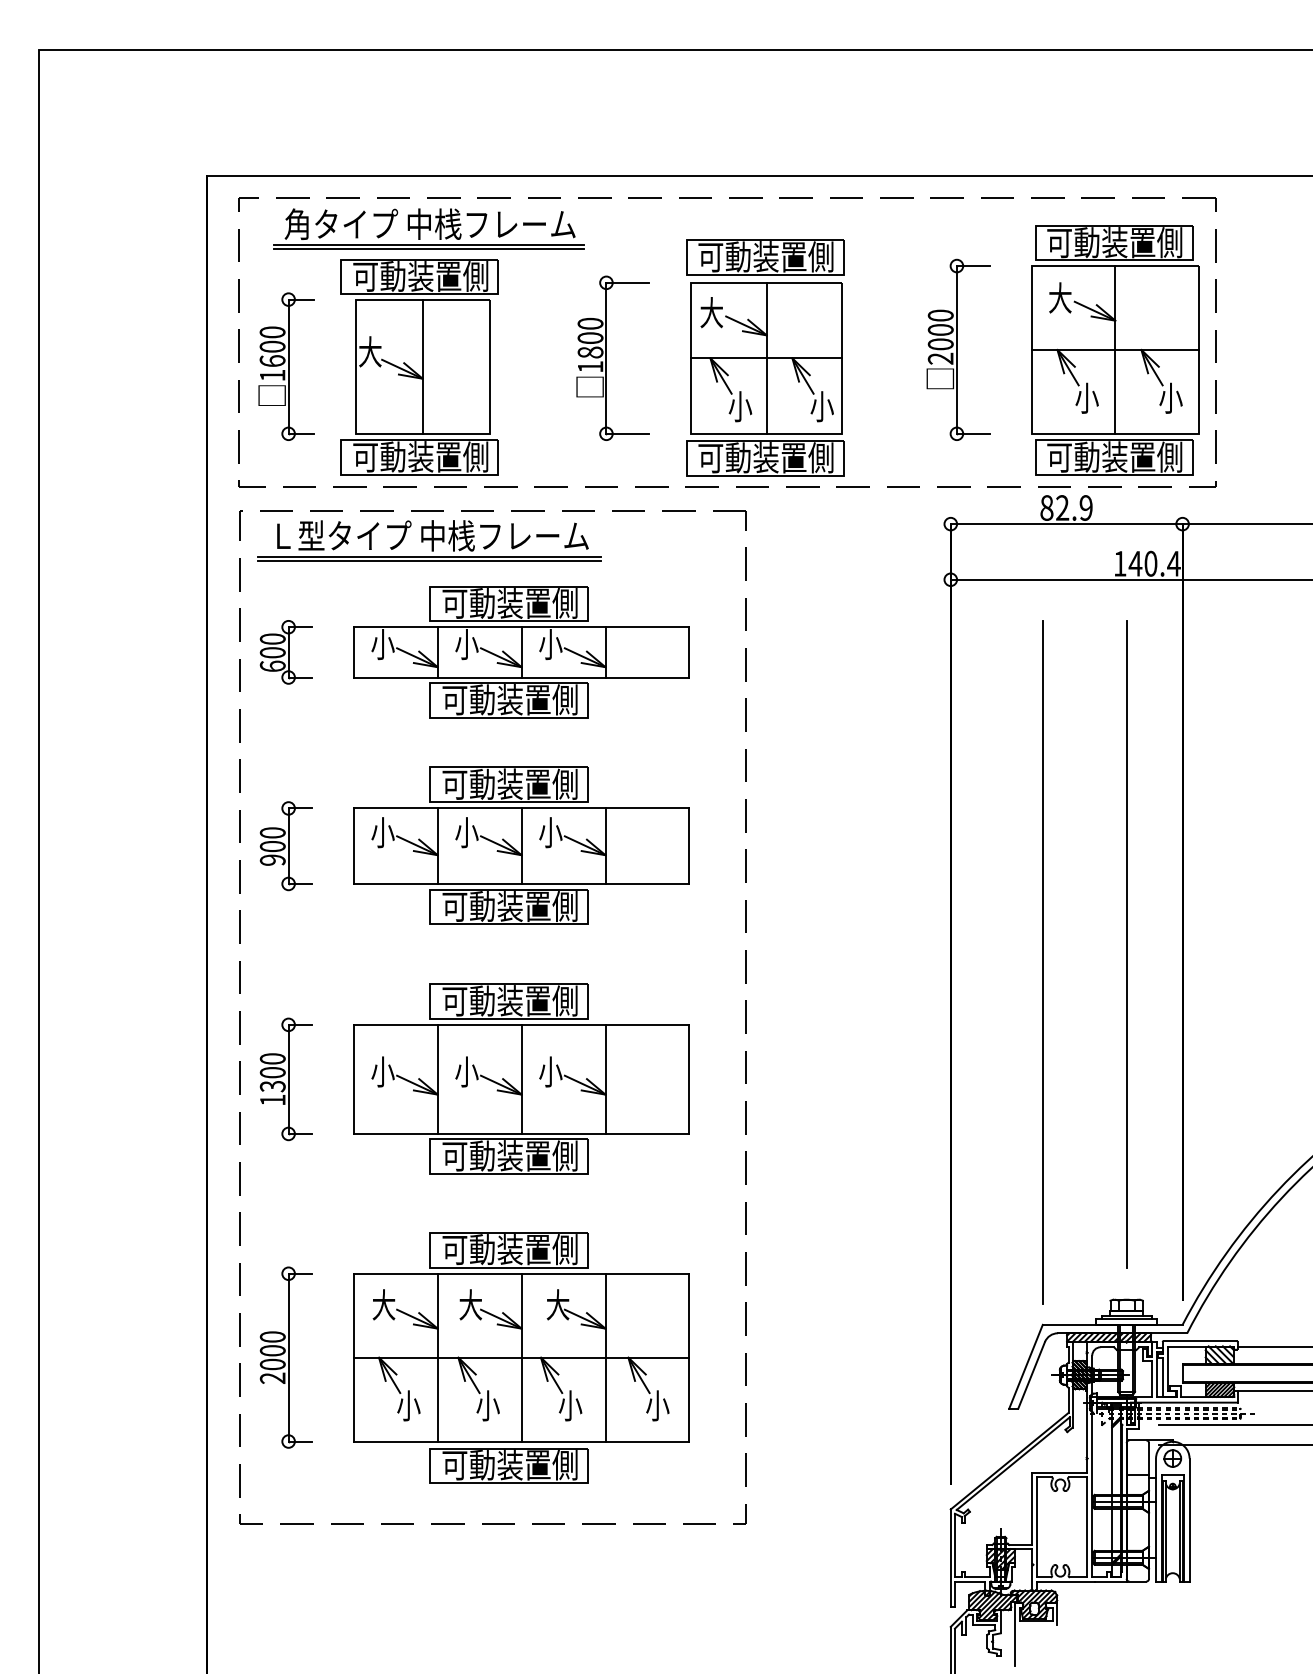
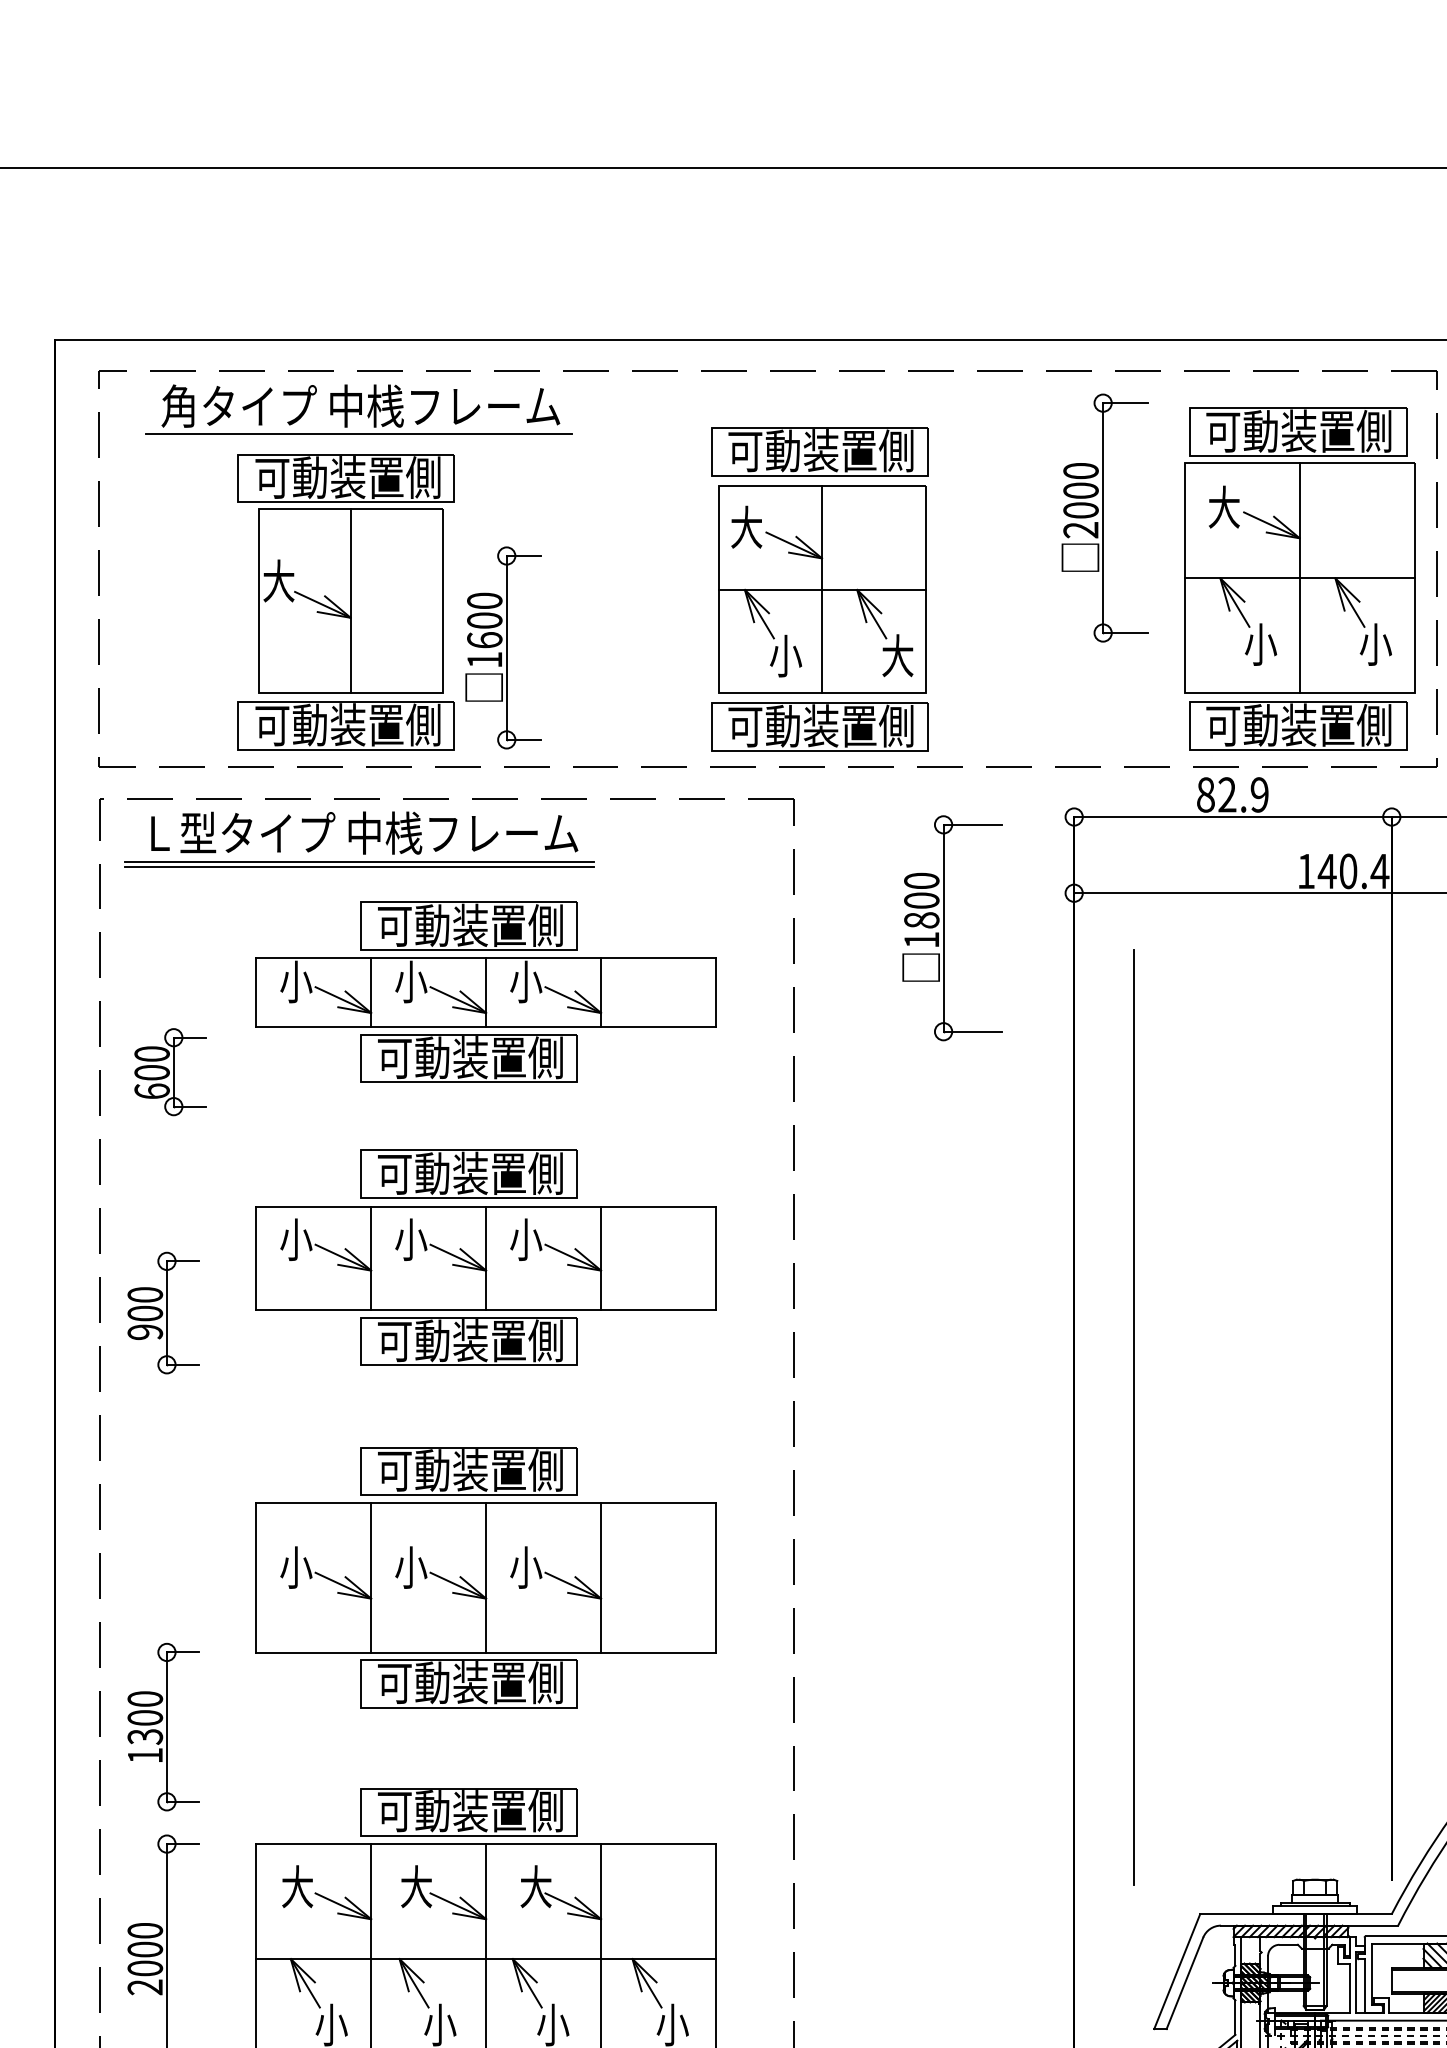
line: (428, 248) -> (358, 439), removed
part: (958, 349) -> (1105, 517), moved
part: (612, 357) -> (951, 927), moved
part: (286, 366) -> (503, 647), moved
text: (821, 406) -> (897, 655), 小 -> 大
part: (285, 652) -> (169, 1072), moved
part: (285, 846) -> (162, 1313), moved
line: (1126, 944) -> (1314, 1392), removed
line: (1042, 962) -> (1134, 1417), moved
part: (285, 1079) -> (162, 1727), moved

